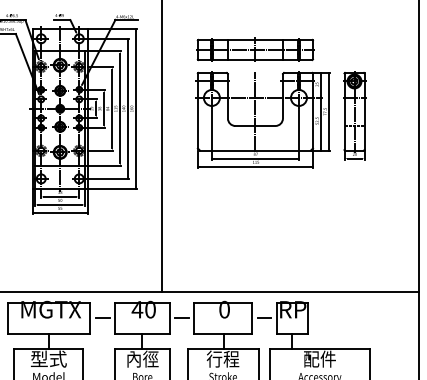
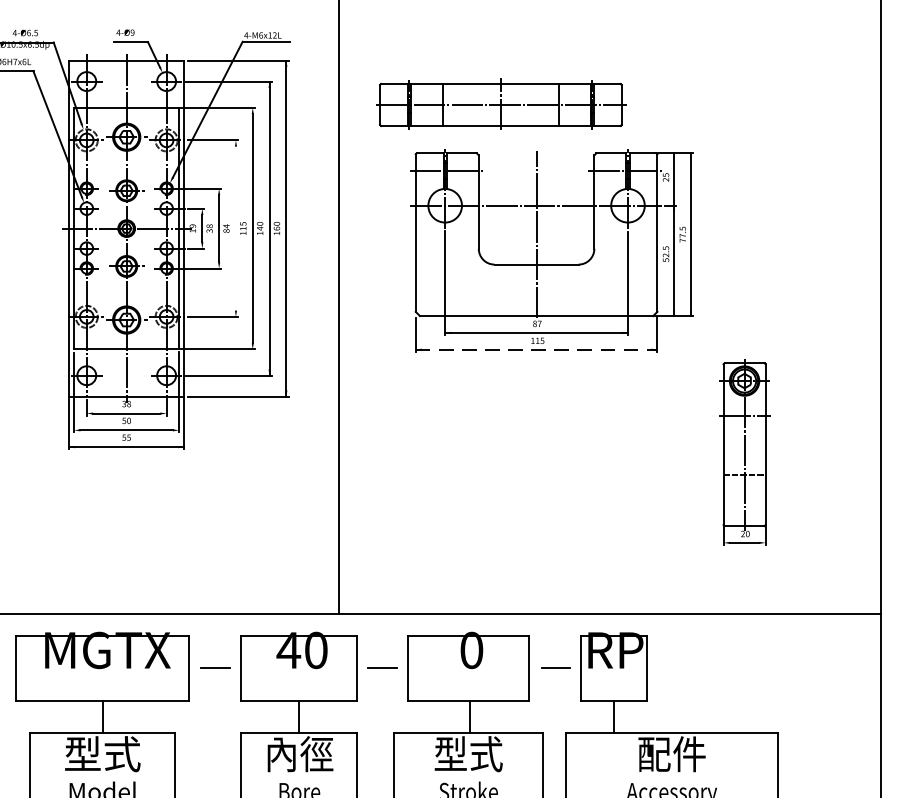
part: (255, 49) -> (500, 103), moved
line: (112, 108) -> (236, 227), removed
part: (354, 115) -> (744, 452), moved
line: (255, 166) -> (536, 349), solid -> dashed
text: (222, 358) -> (467, 752), 行程 -> 型式

